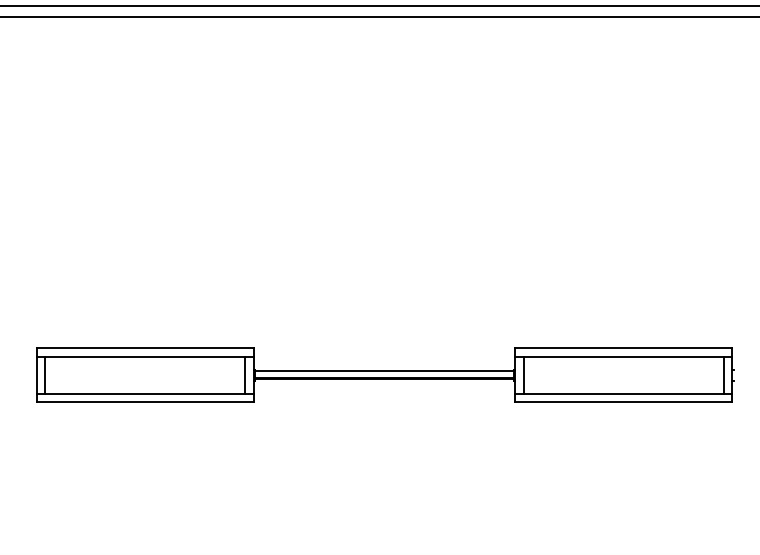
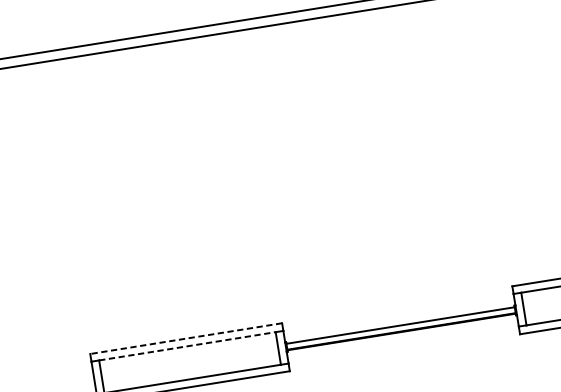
line: (145, 348) -> (186, 339), solid -> dashed
line: (145, 356) -> (187, 346), solid -> dashed

